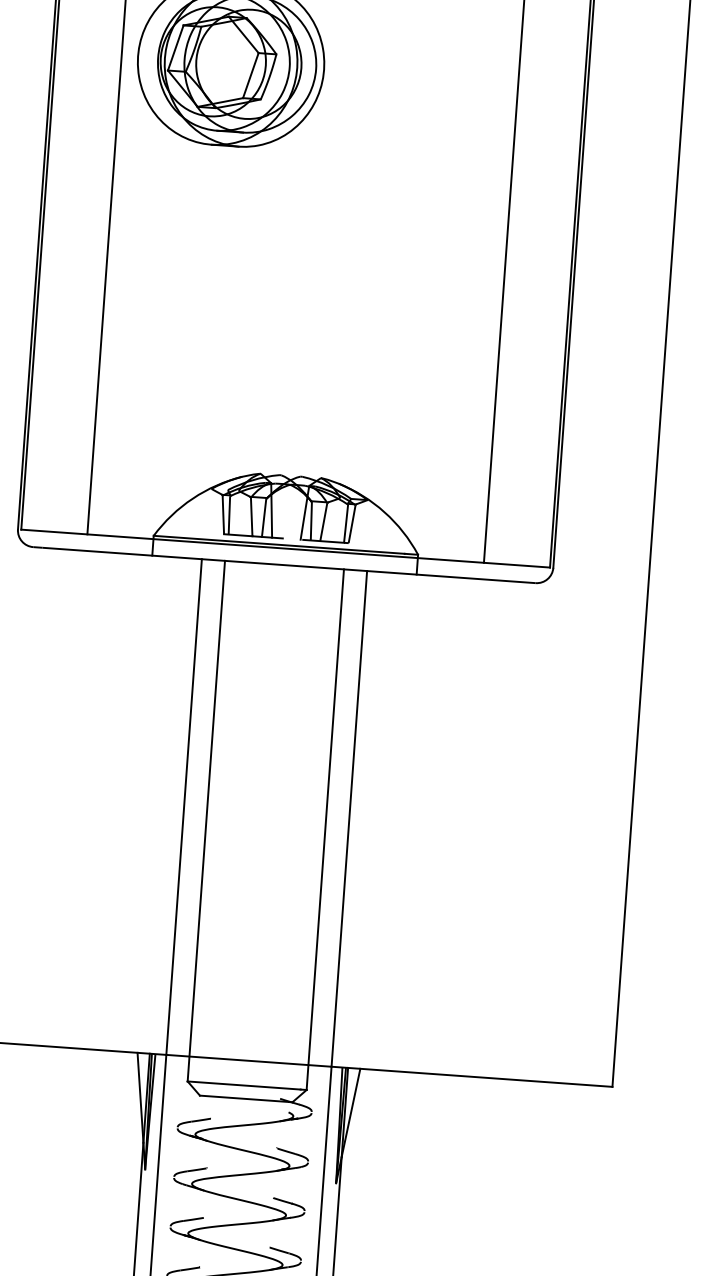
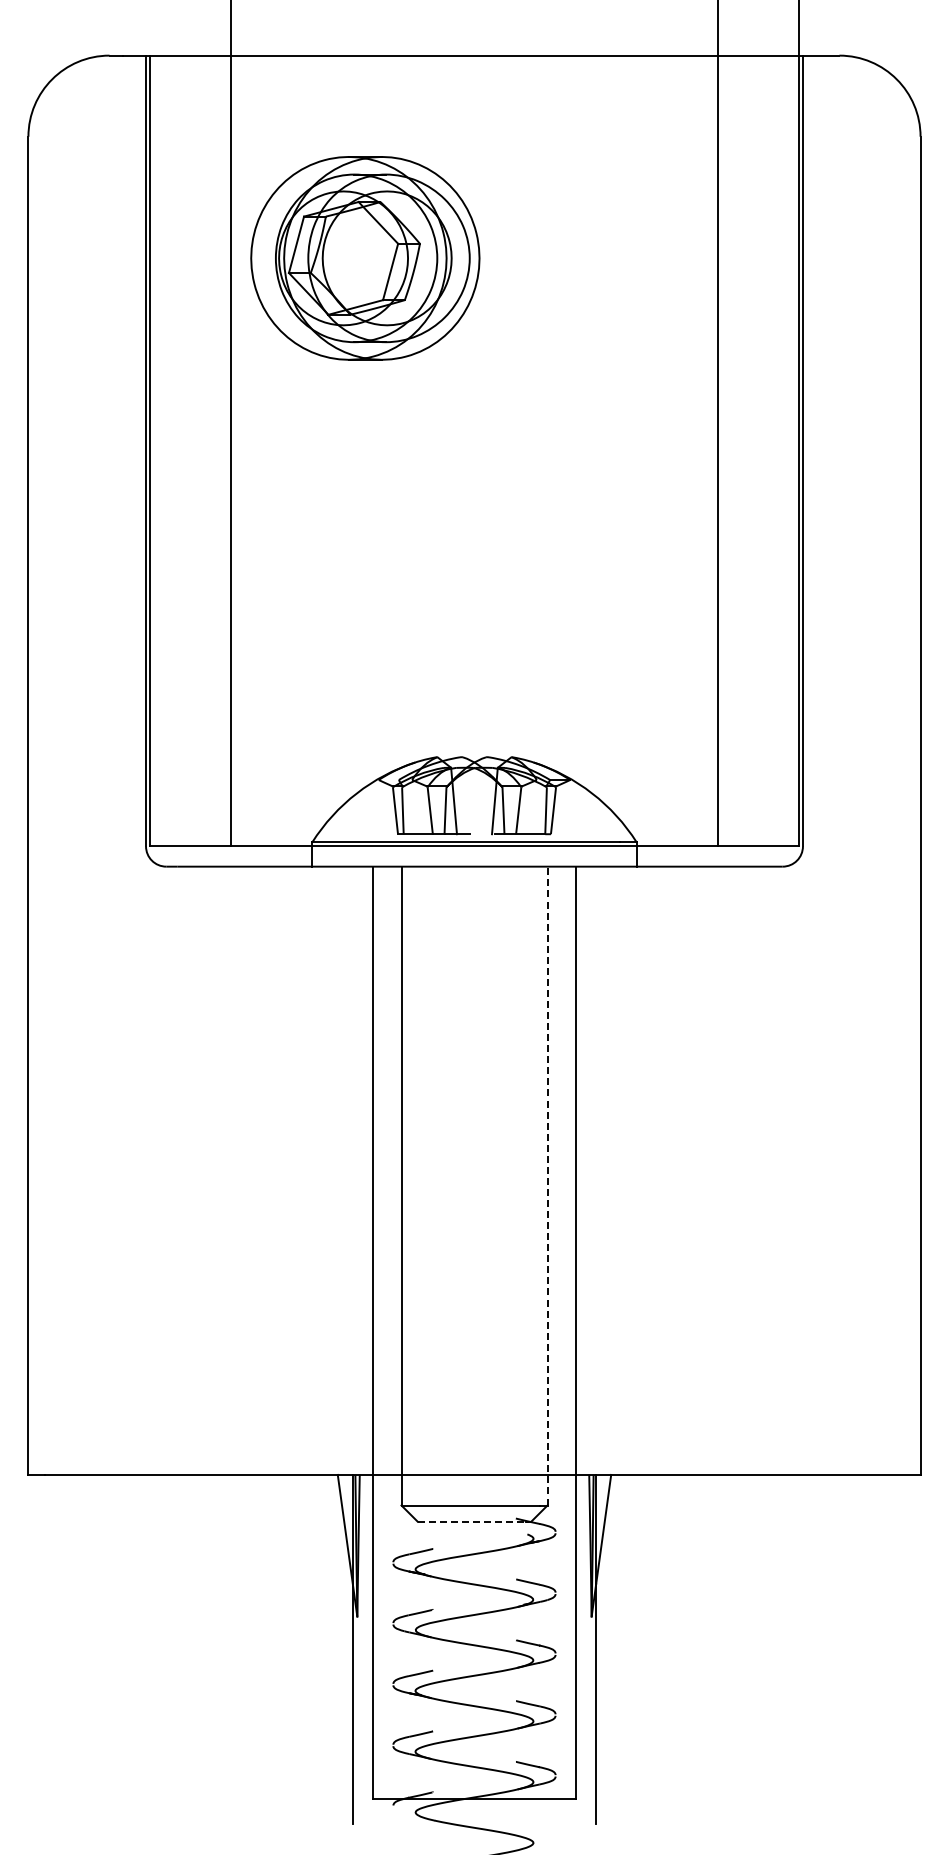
line: (325, 829) -> (547, 1185), solid -> dashed
line: (242, 1098) -> (470, 1521), solid -> dashed

